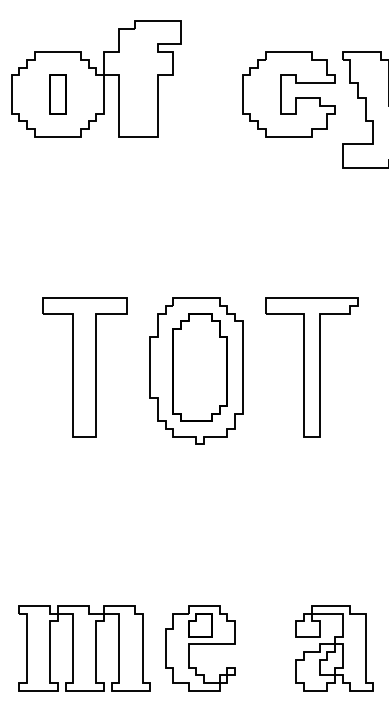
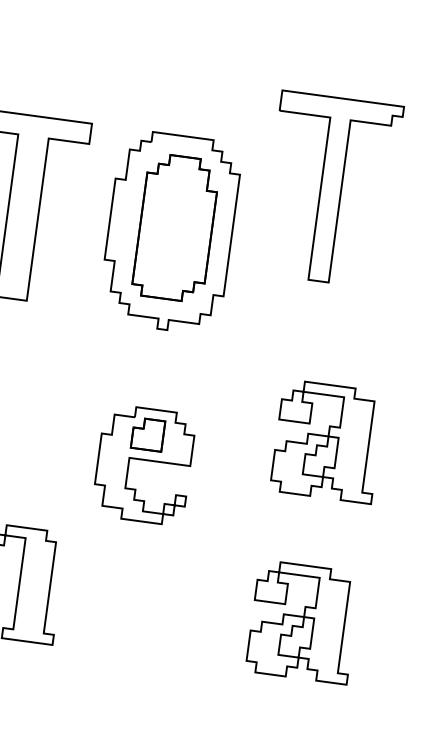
part: (311, 367) -> (330, 189), moved
part: (334, 511) -> (327, 441), added
part: (200, 648) -> (144, 465), moved

